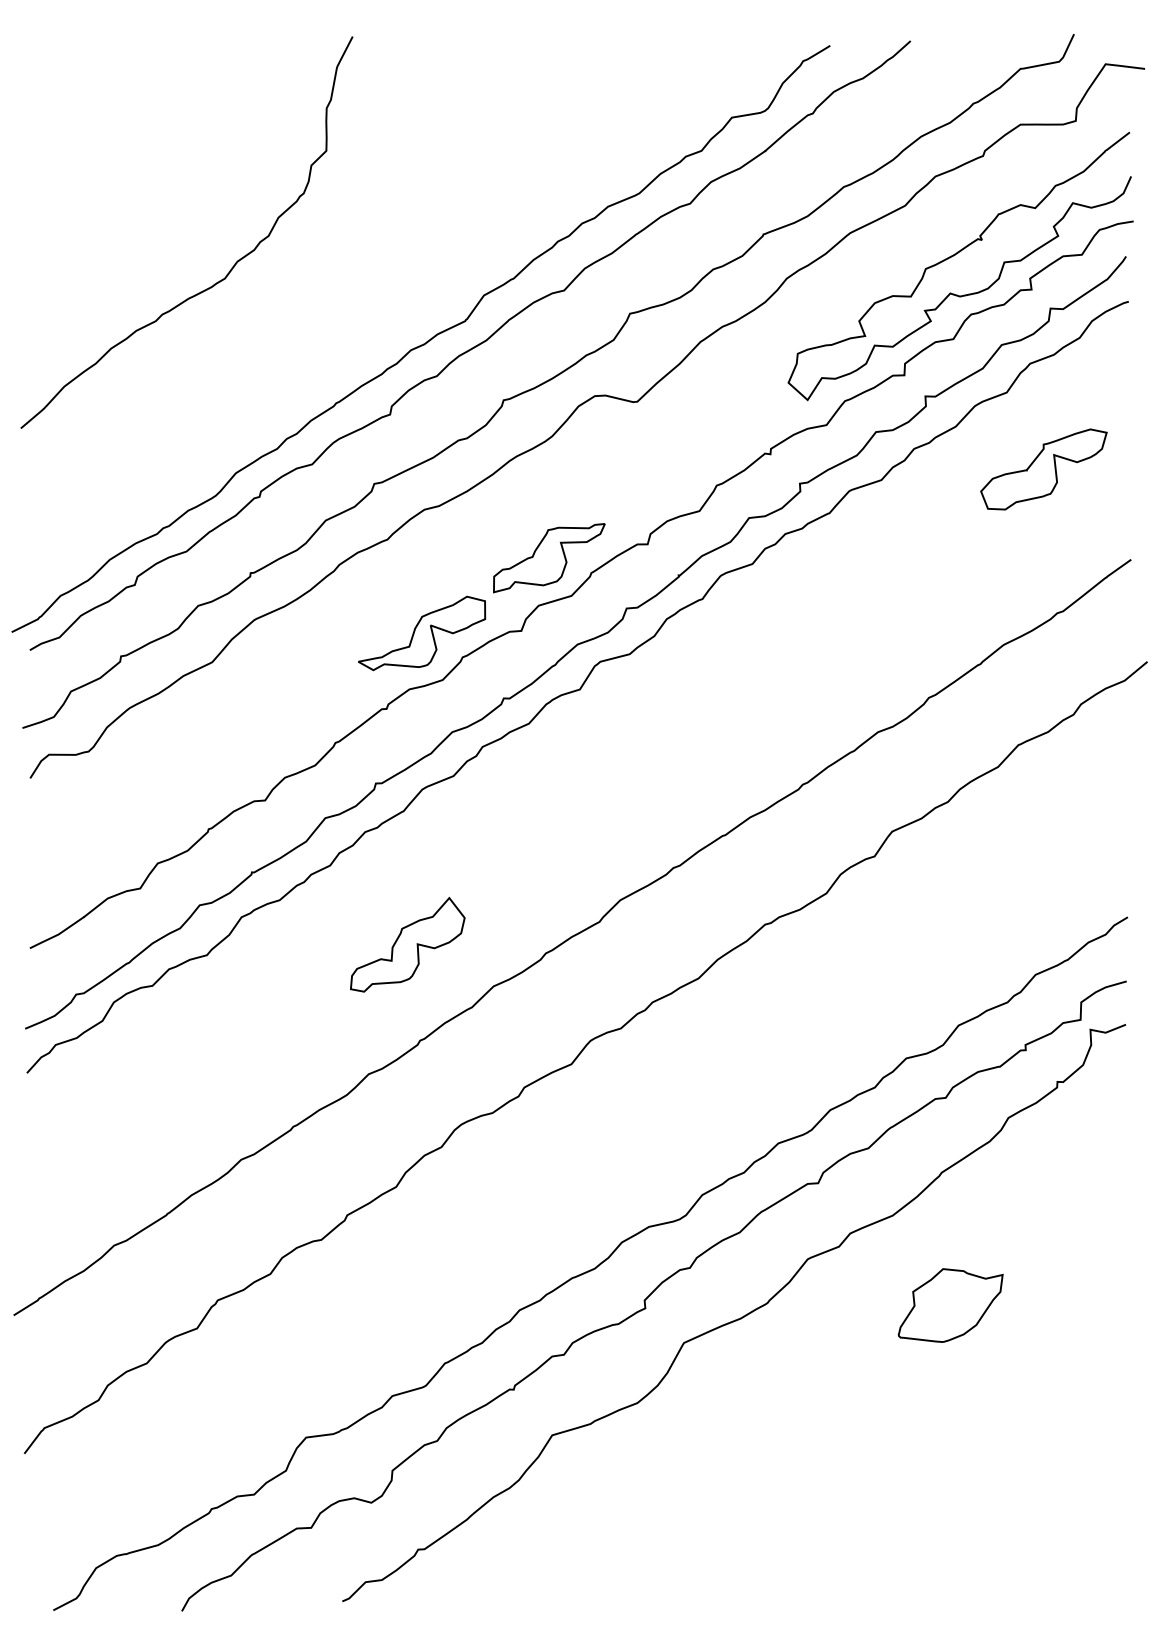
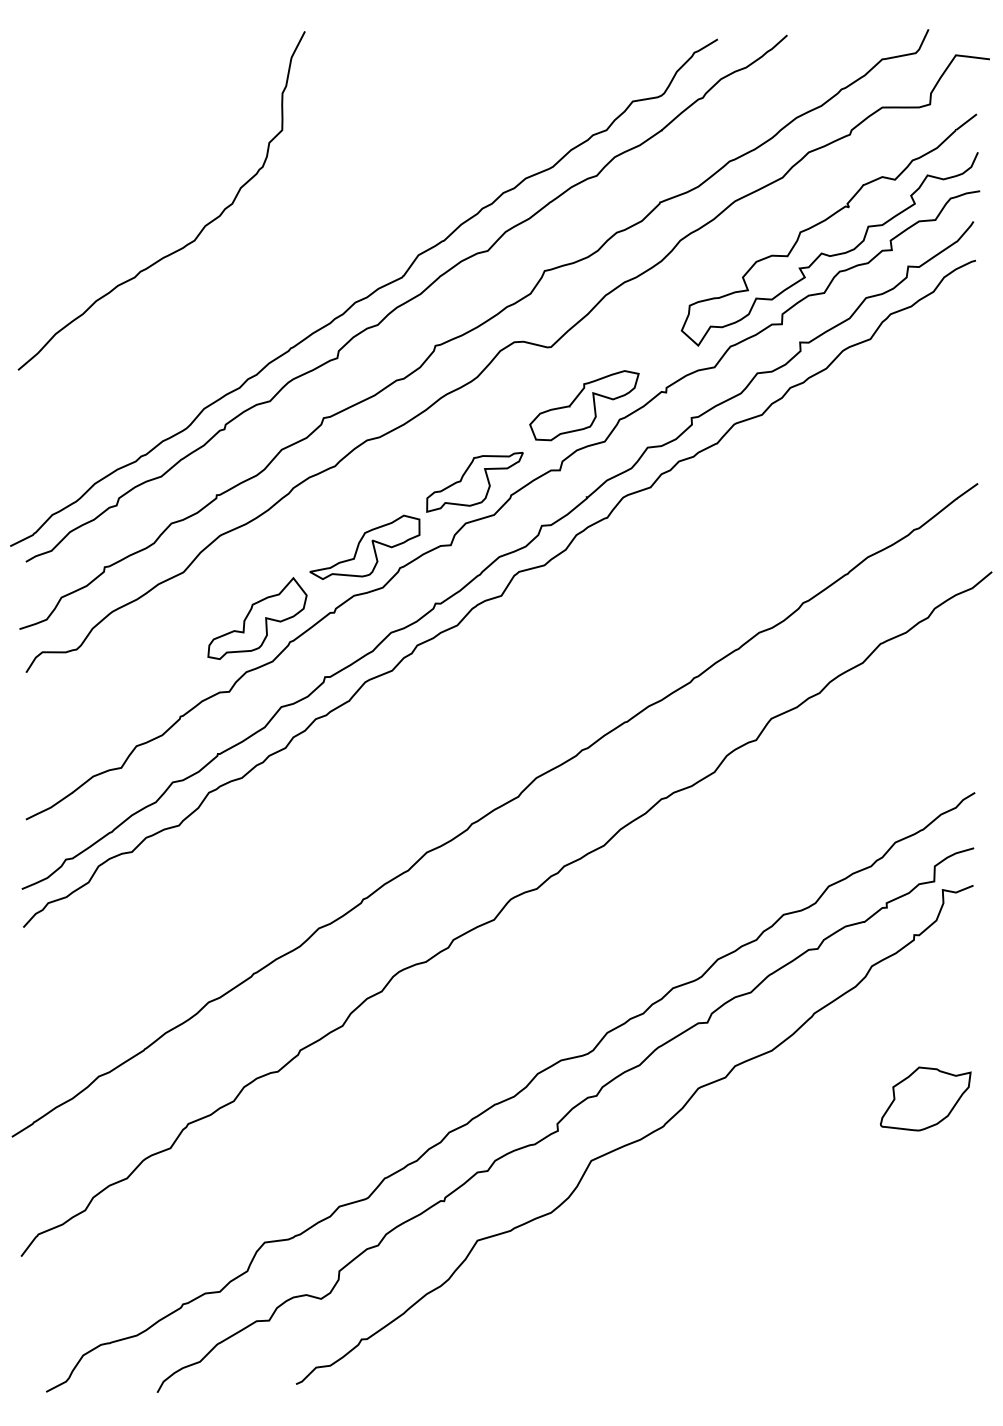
part: (1043, 469) -> (584, 405), moved
part: (407, 944) -> (257, 618), moved
part: (950, 1305) -> (925, 1098), moved

